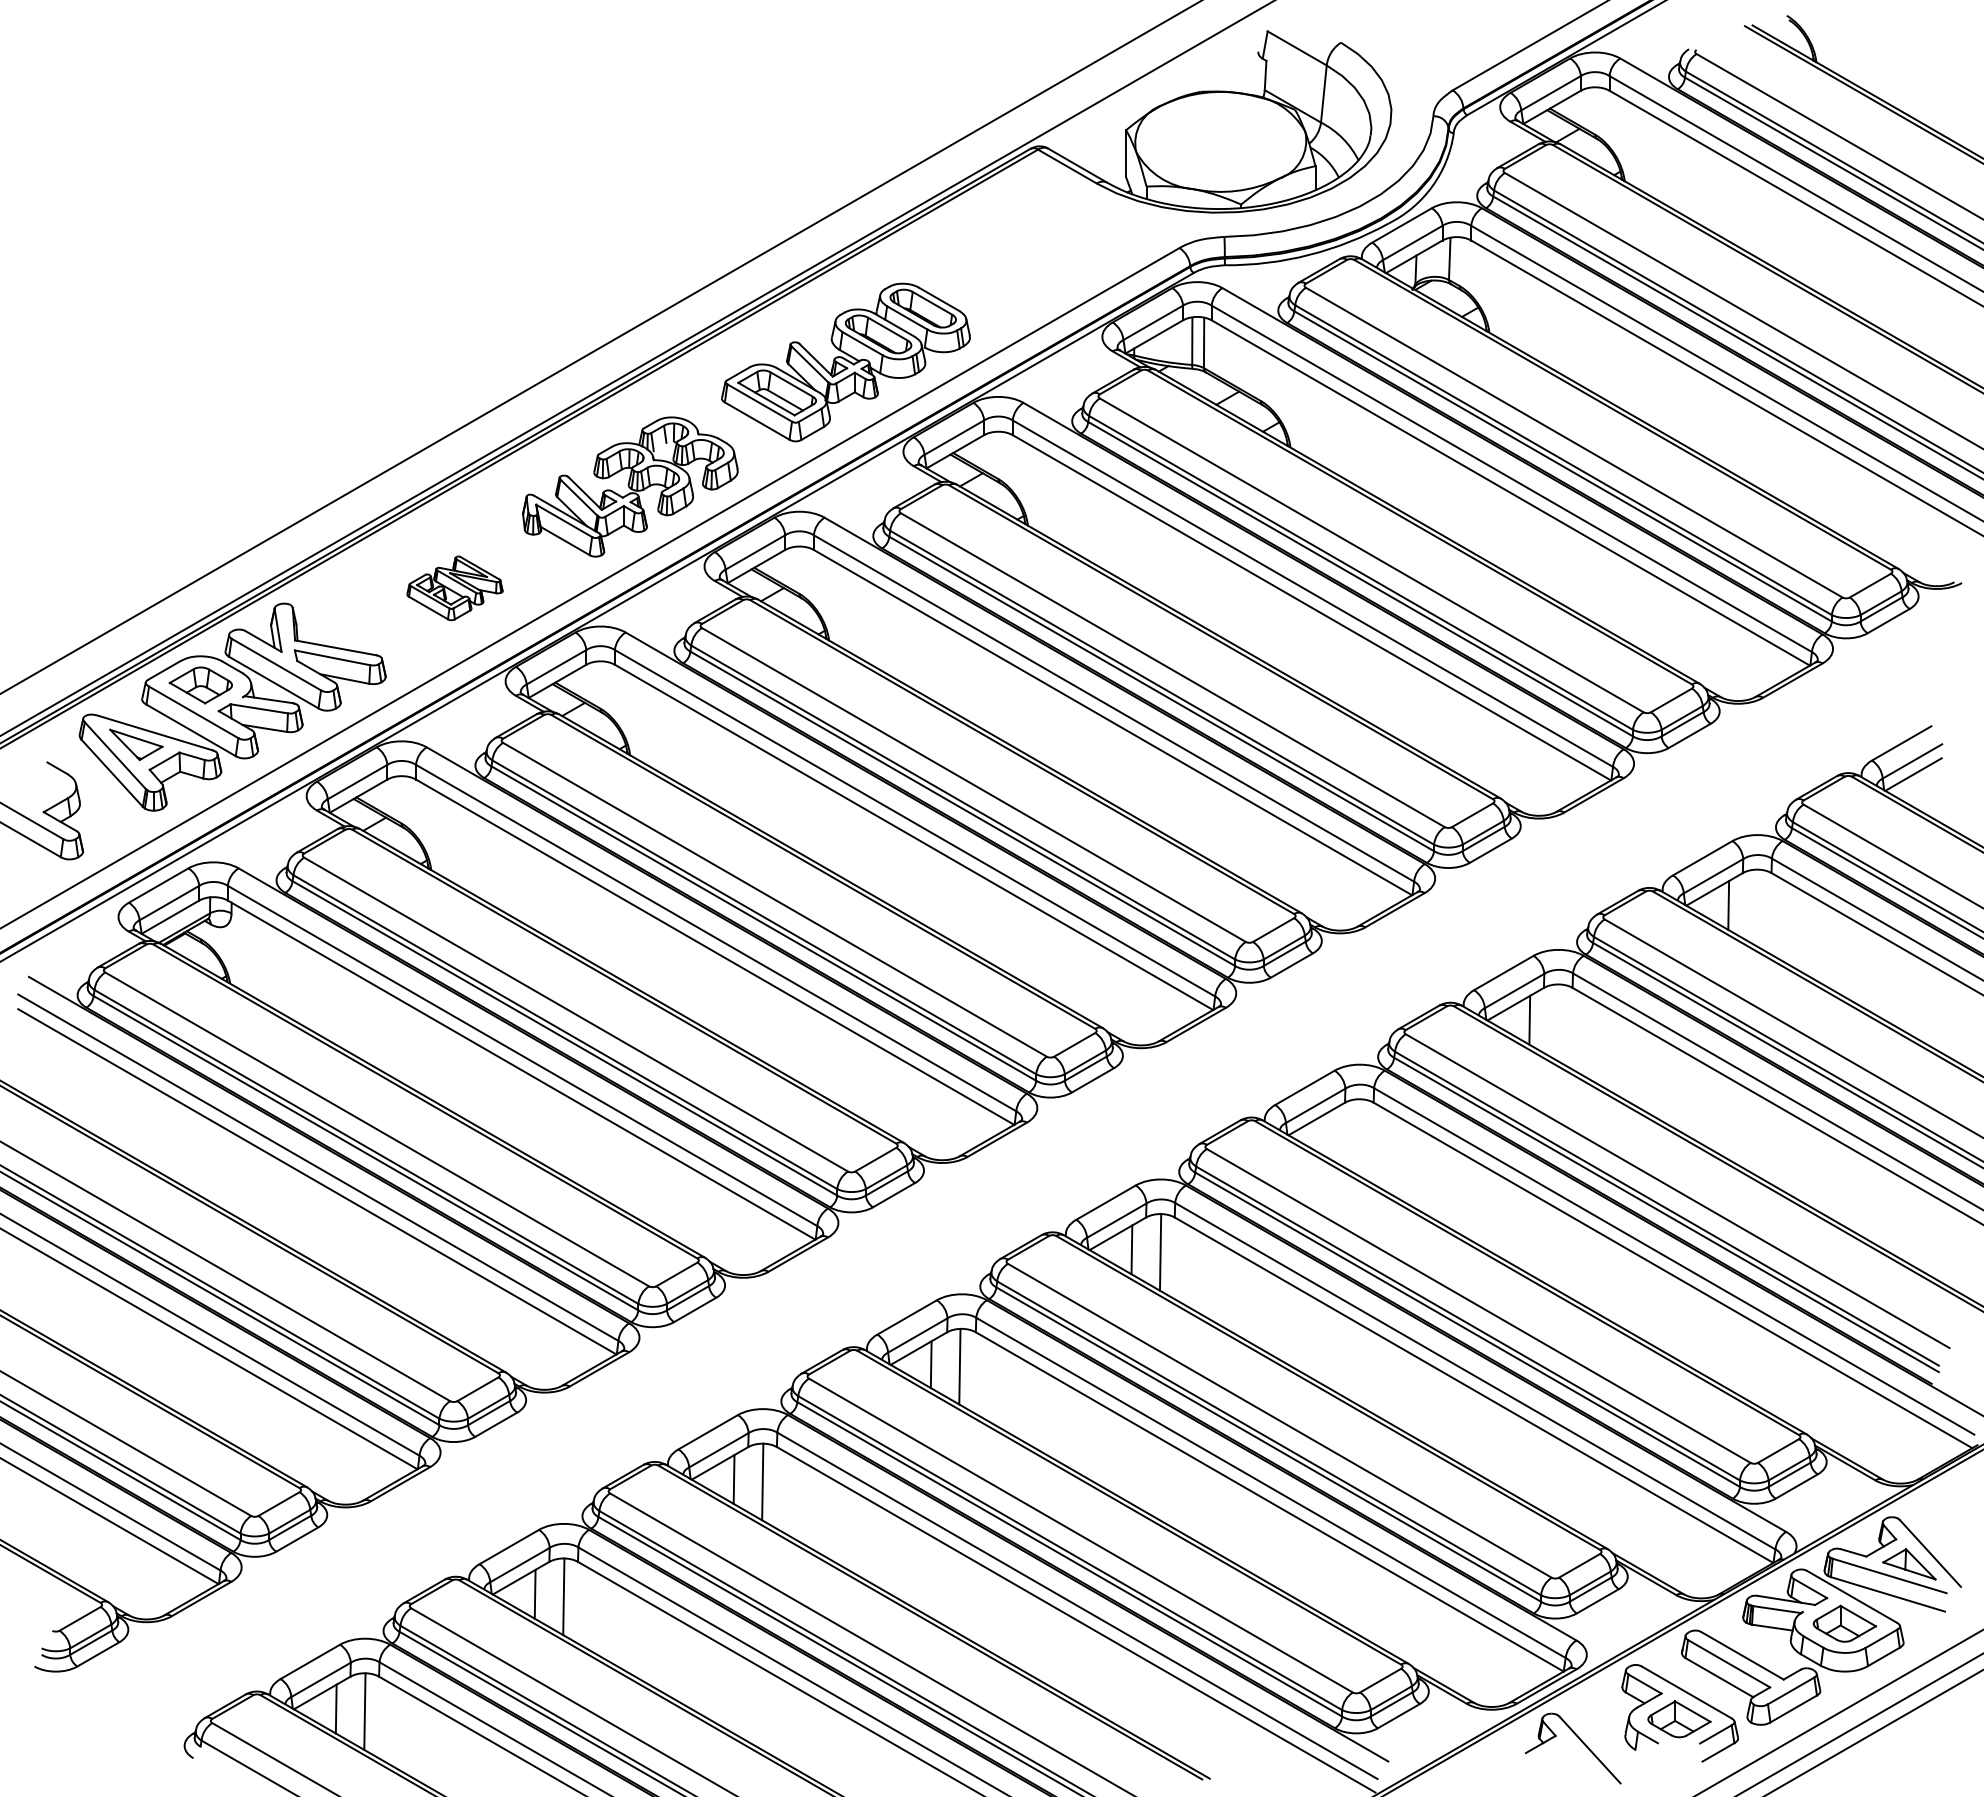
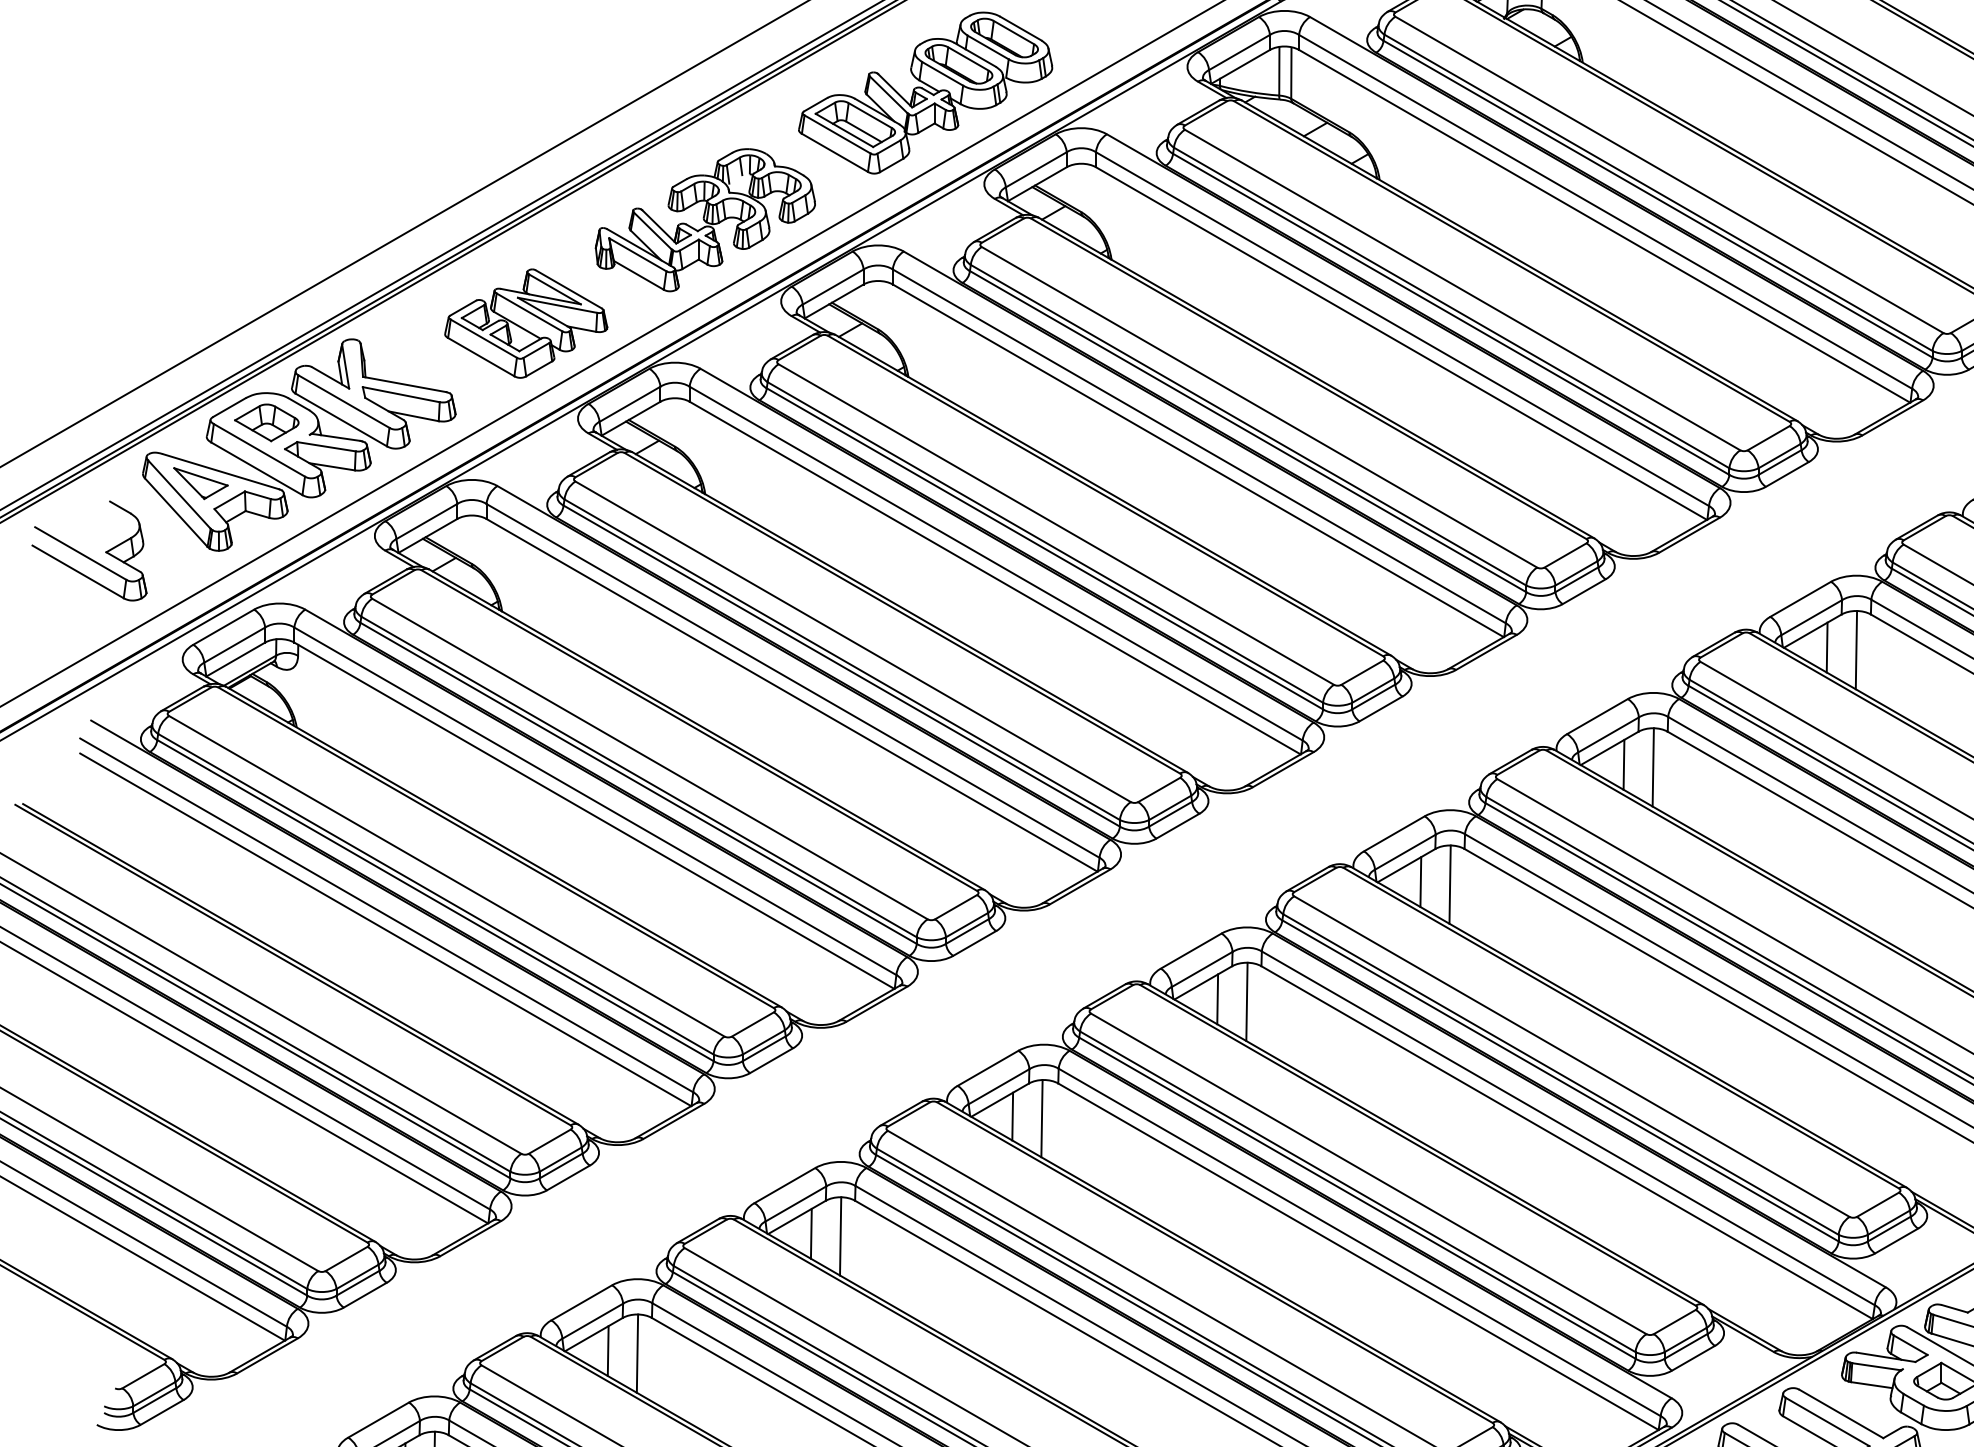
part: (454, 588) -> (525, 323), size x1.67
line: (1756, 907) -> (1855, 649), added
line: (1558, 1022) -> (1653, 767), added
line: (1330, 1134) -> (1420, 881), added
line: (1359, 1137) -> (1450, 884), added

